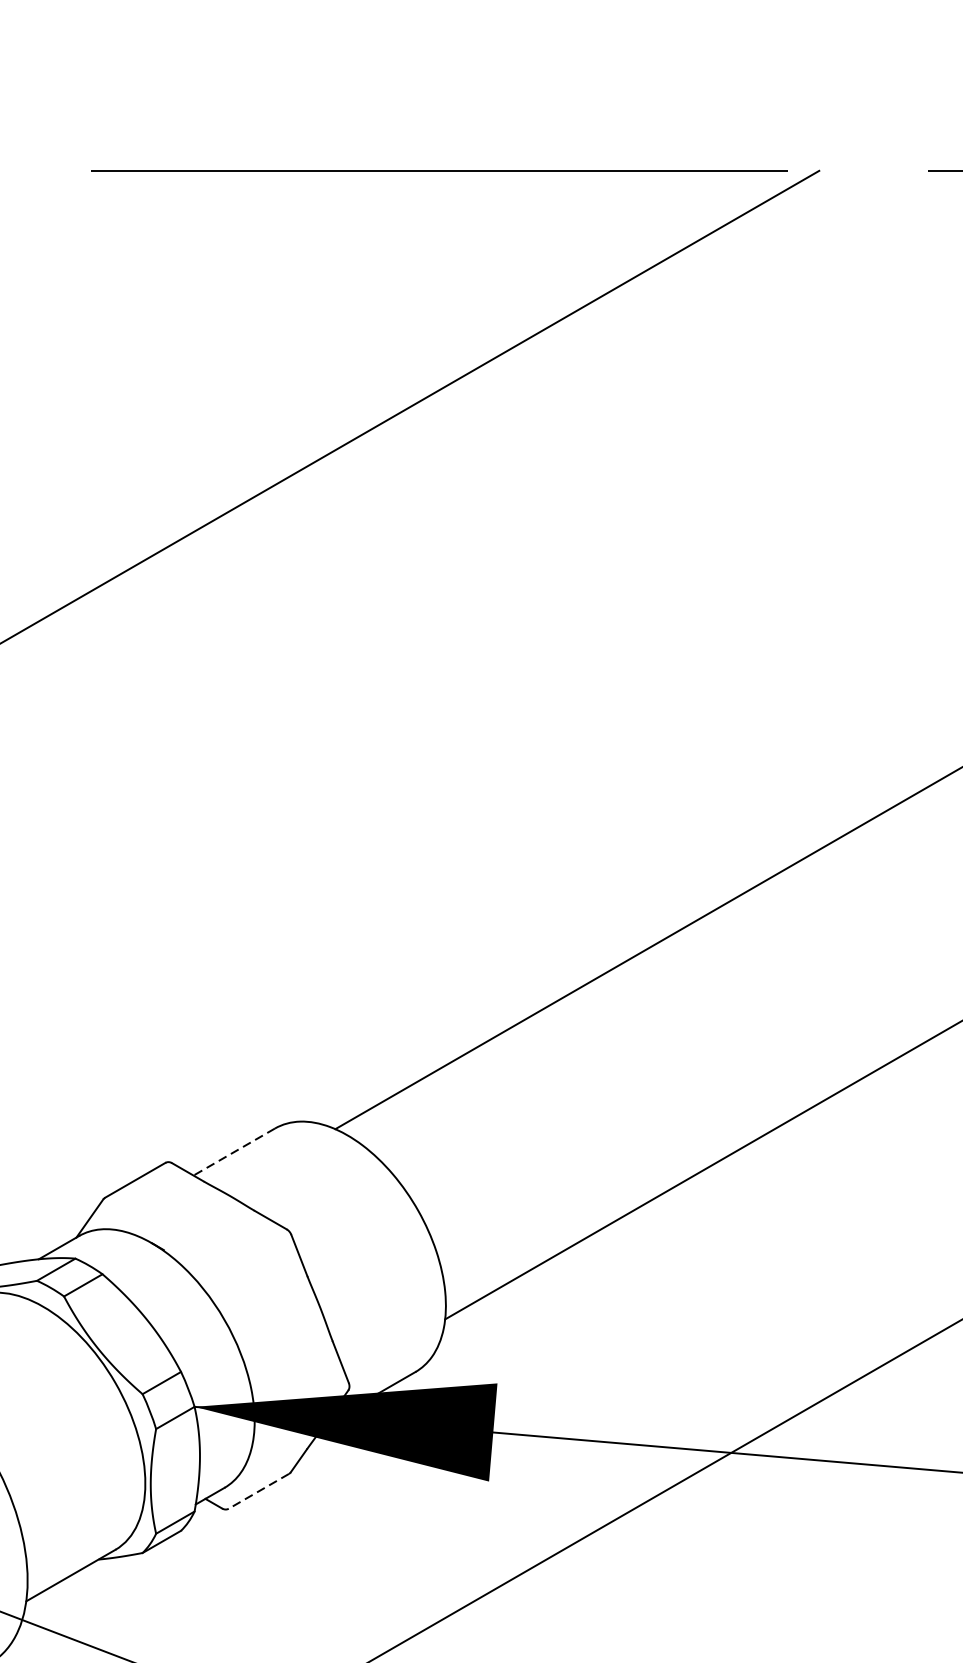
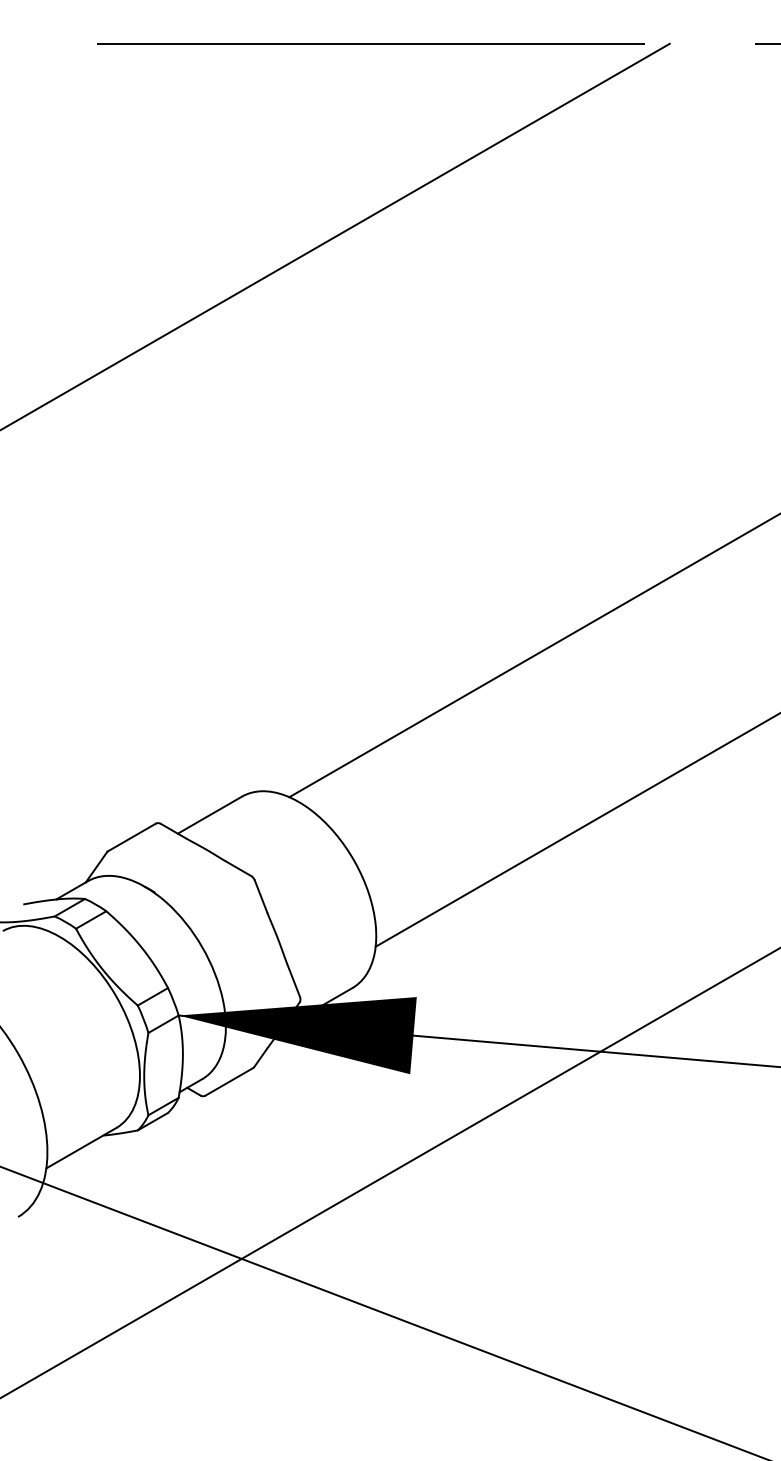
line: (233, 1152) -> (209, 815), dashed -> solid
line: (257, 1492) -> (228, 1082), dashed -> solid

